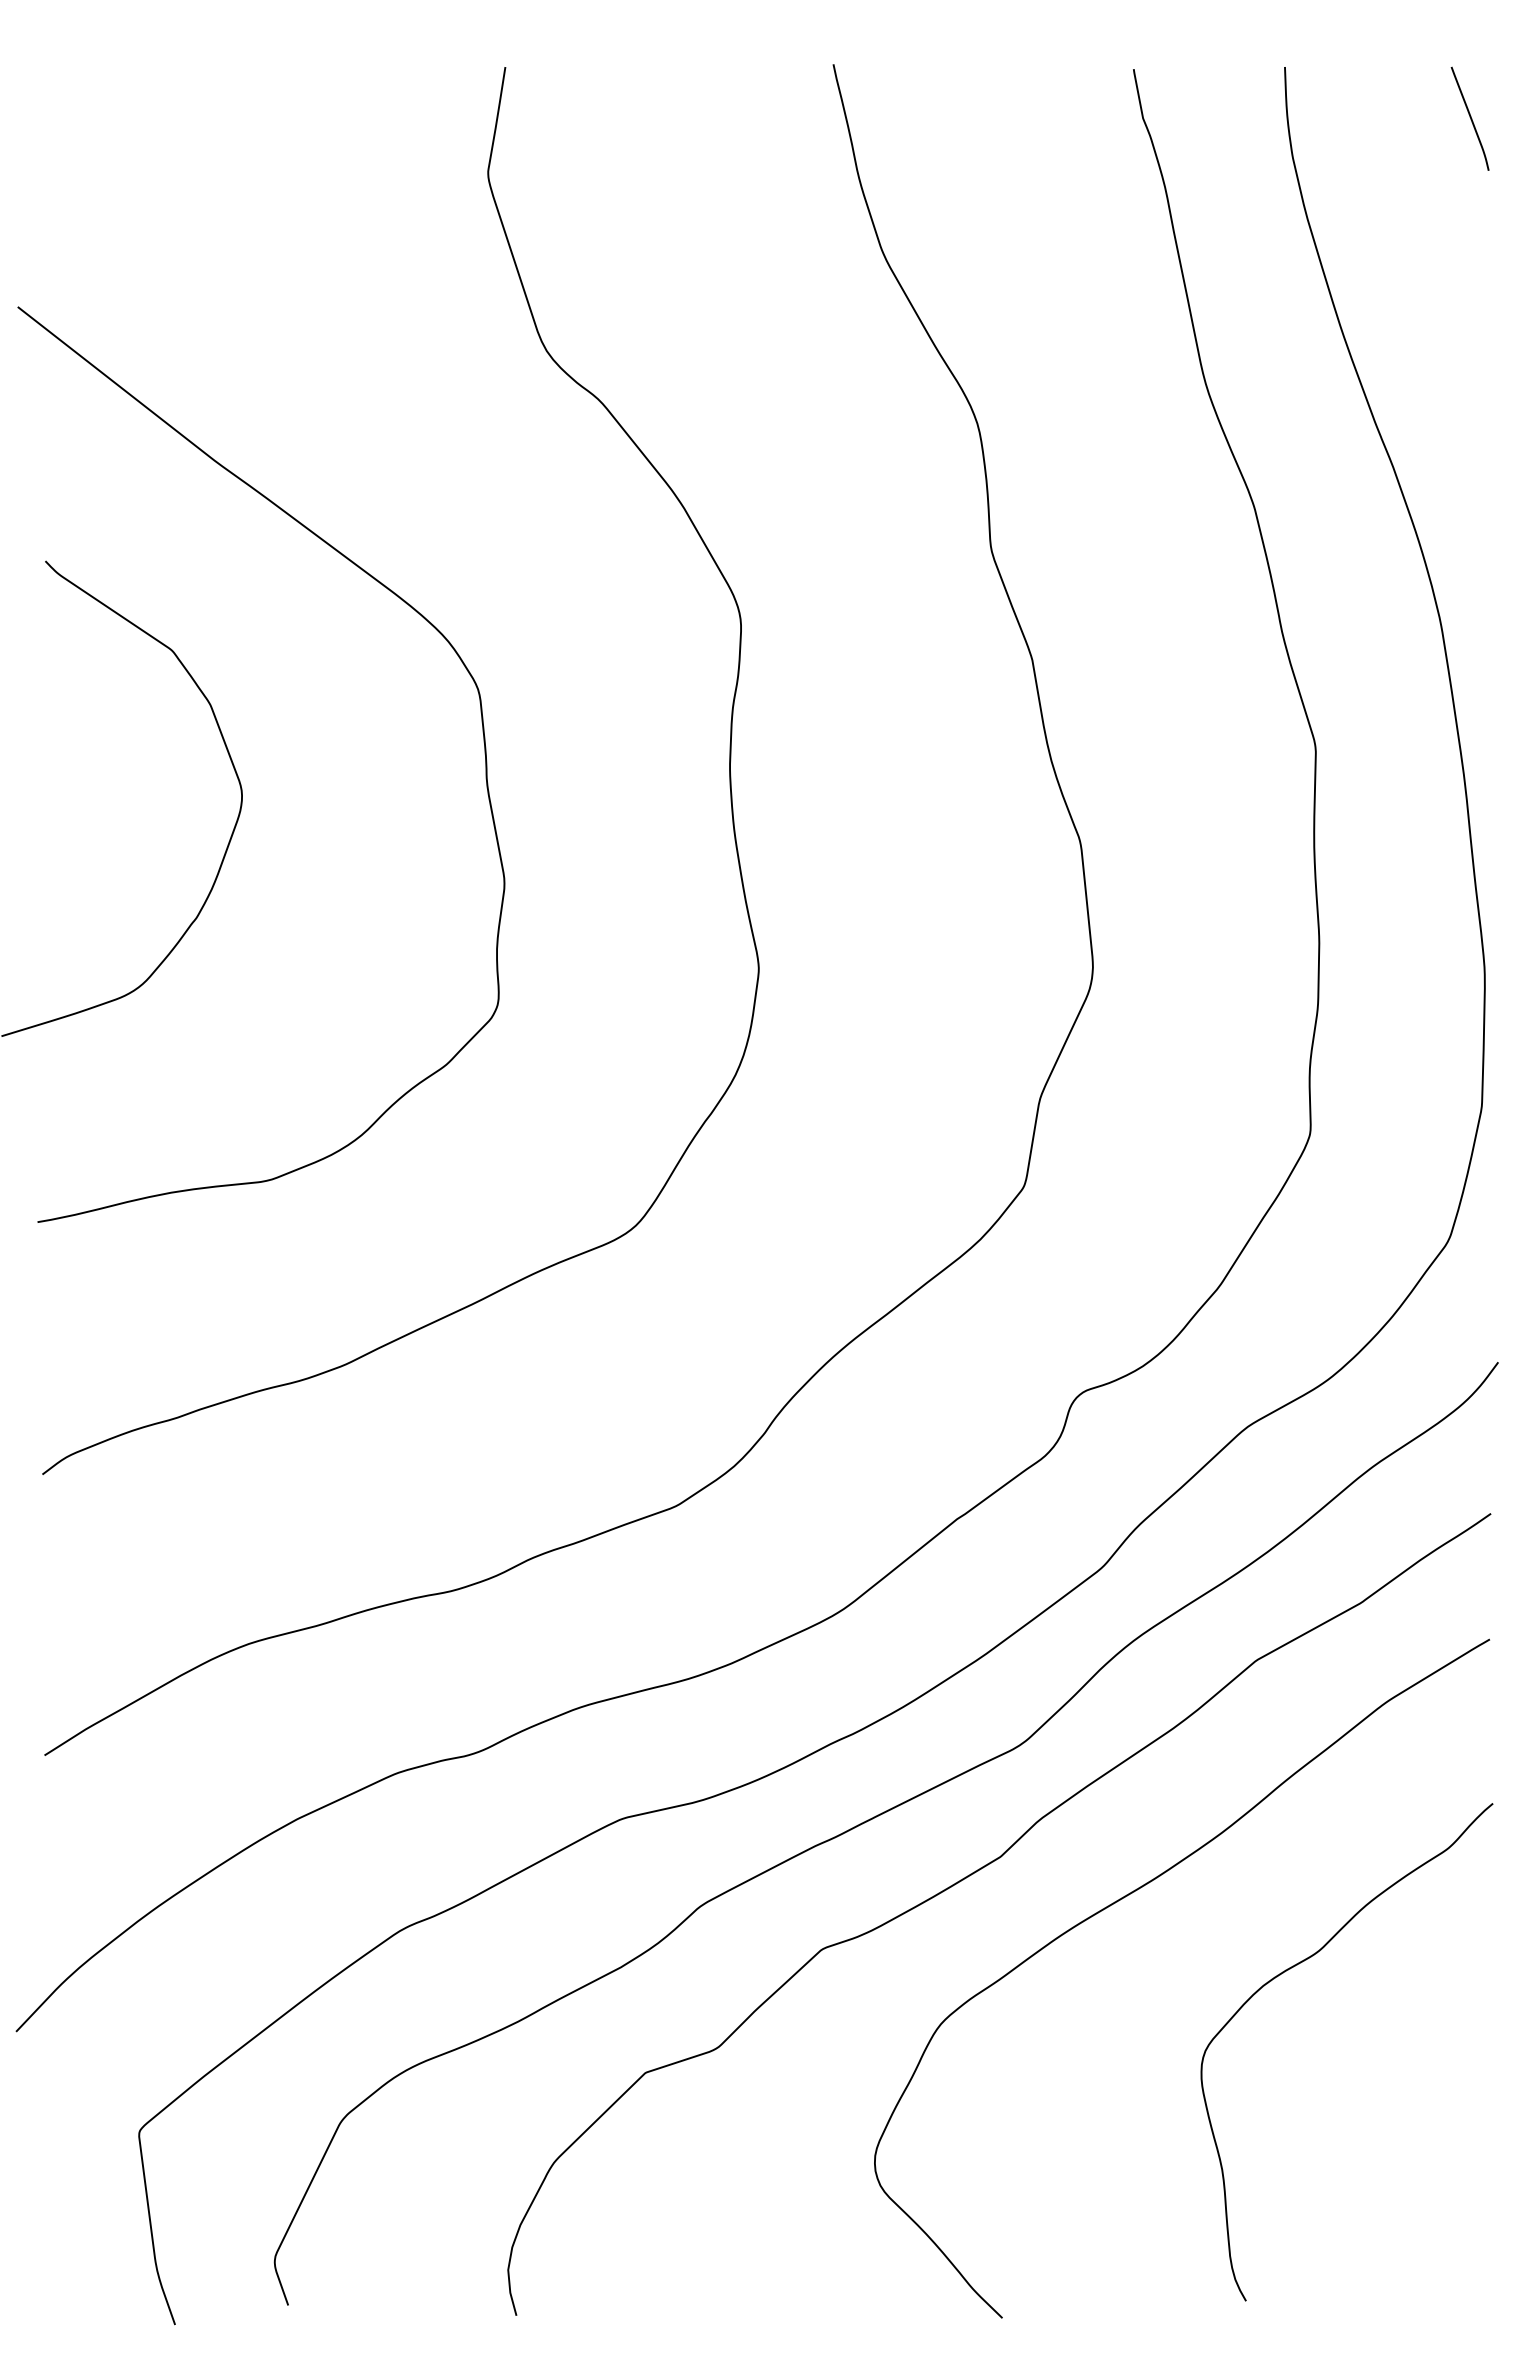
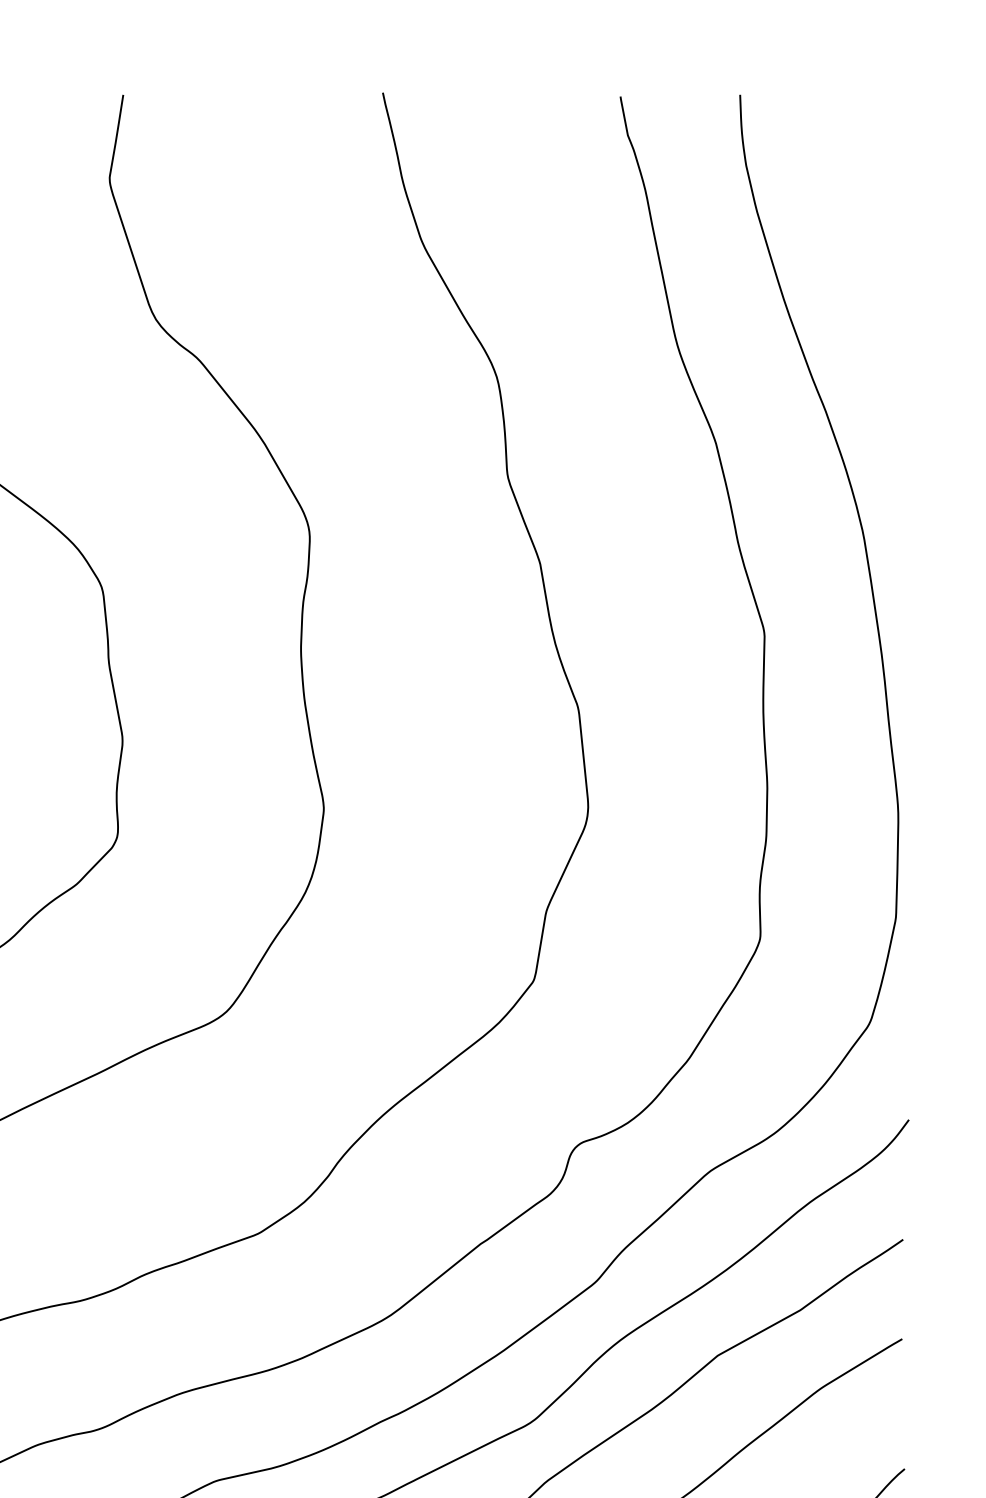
curve: (1469, 117) -> (886, 134), removed

